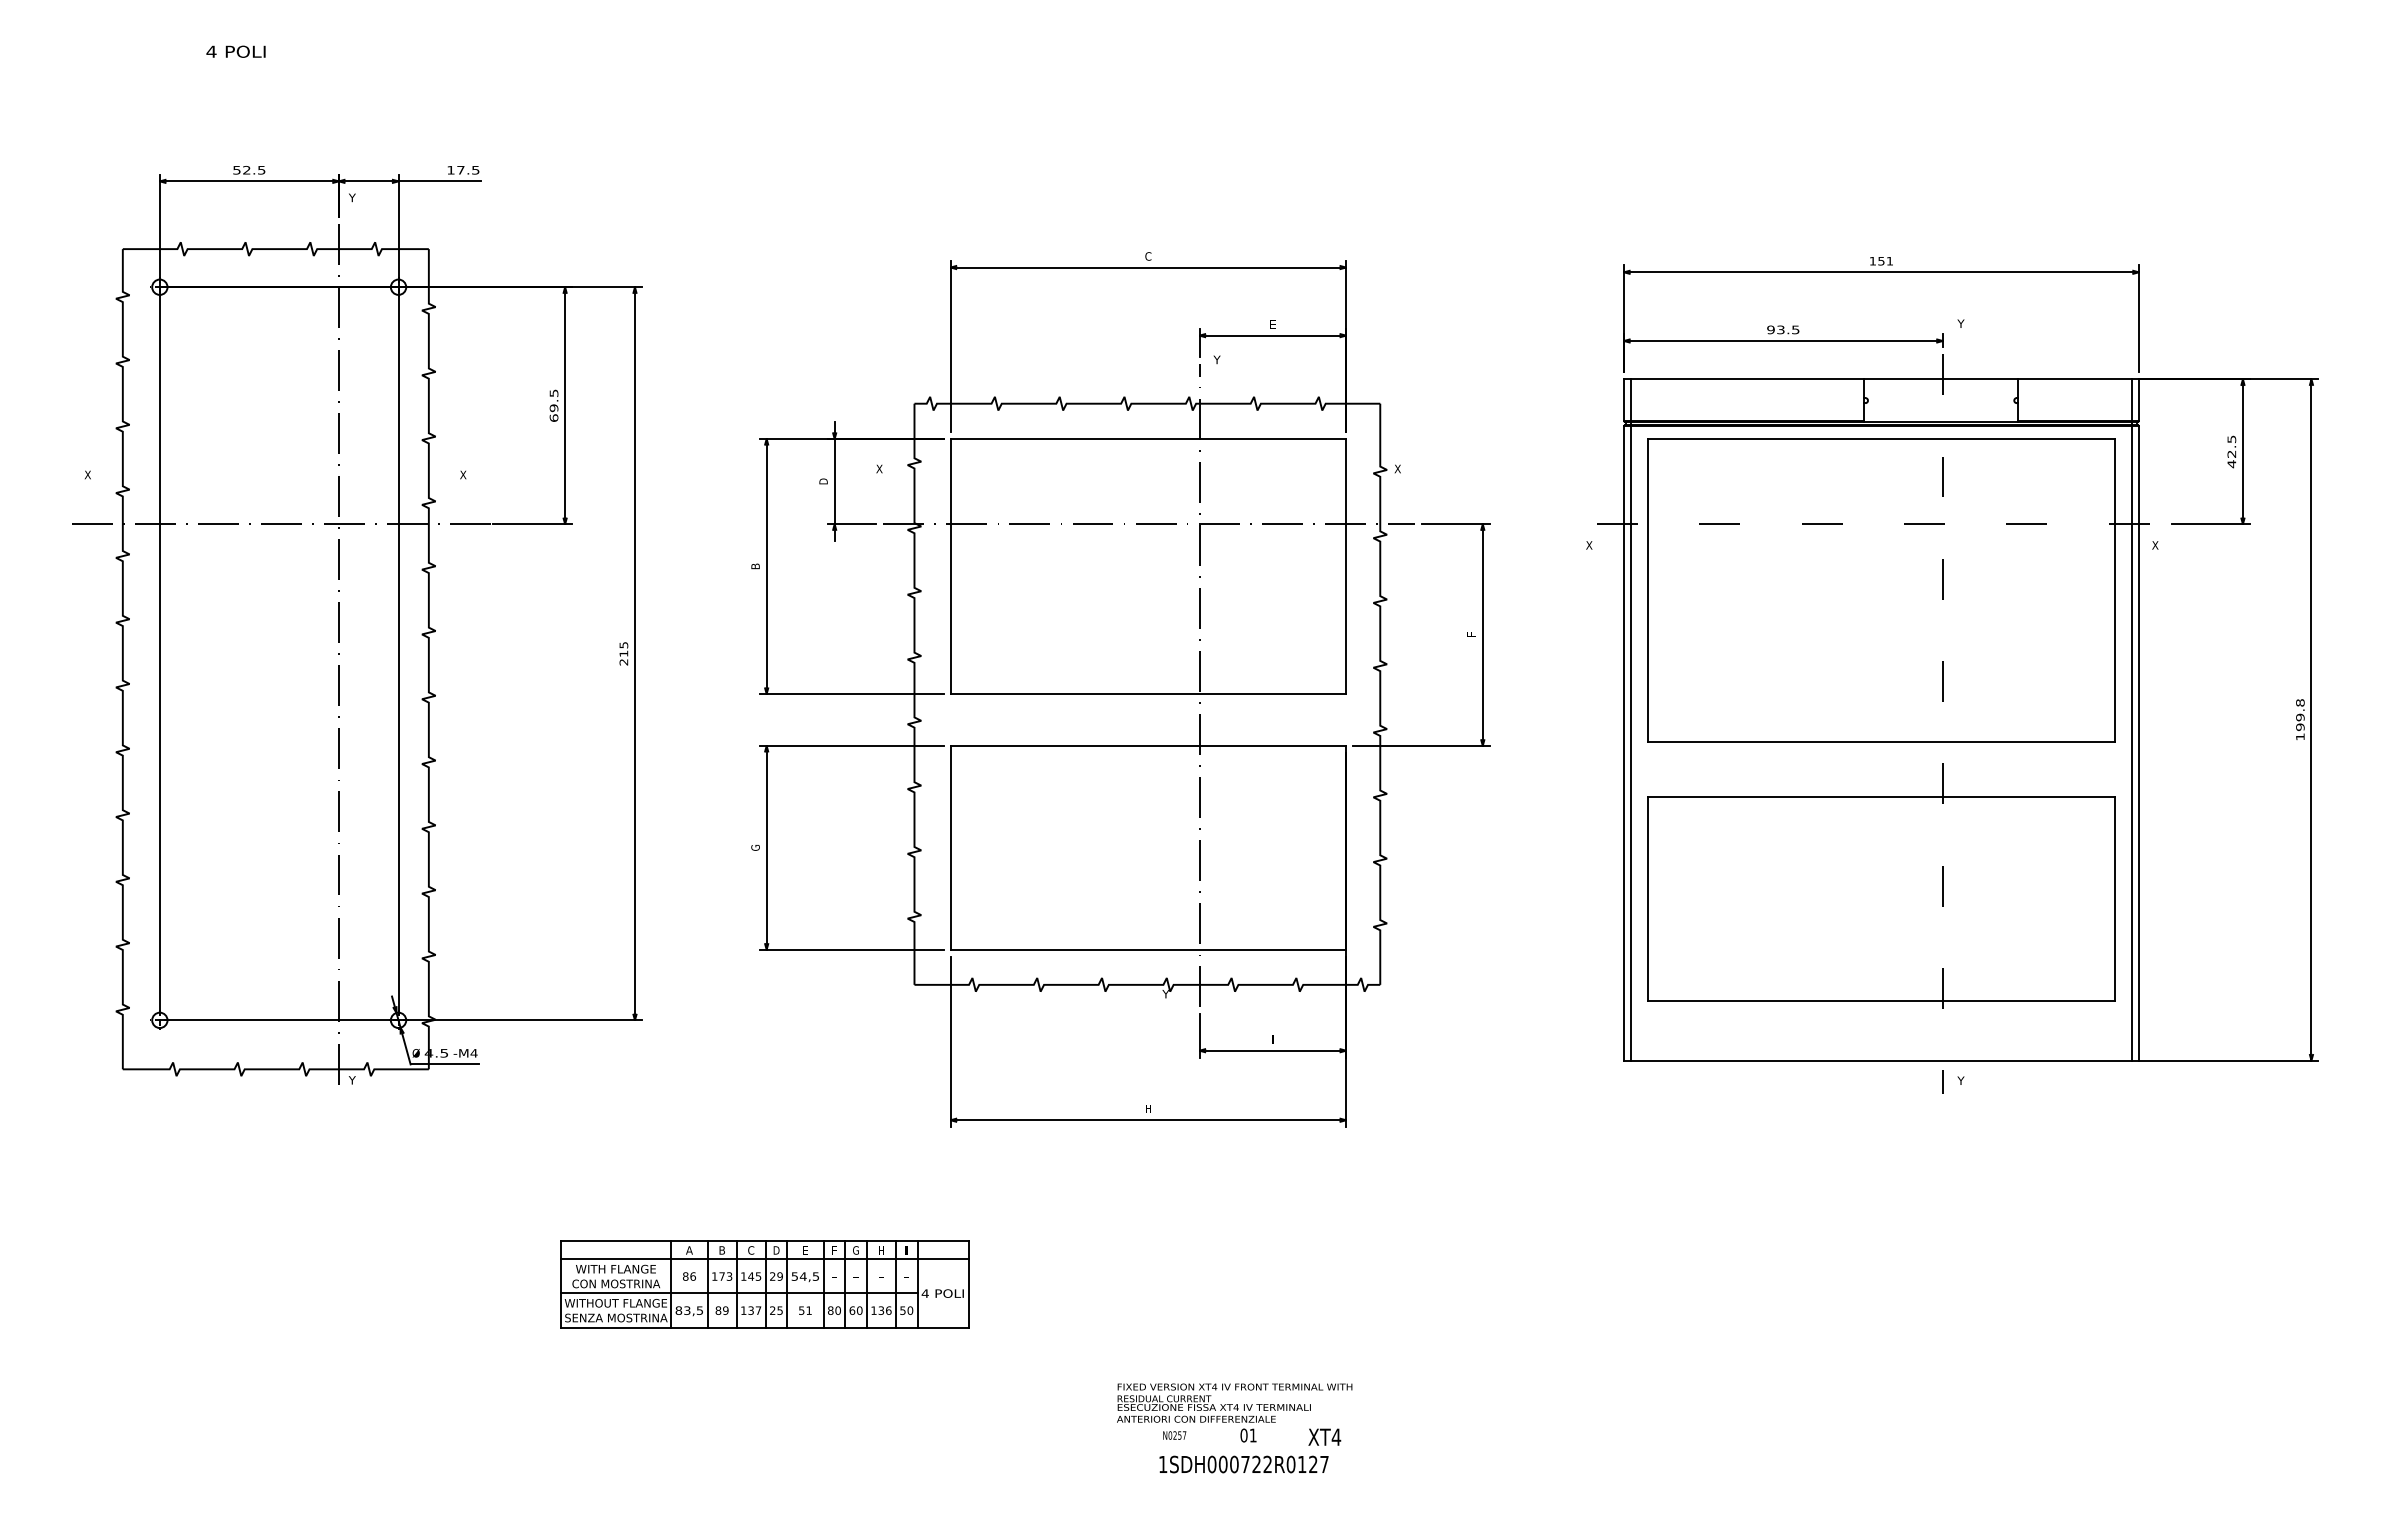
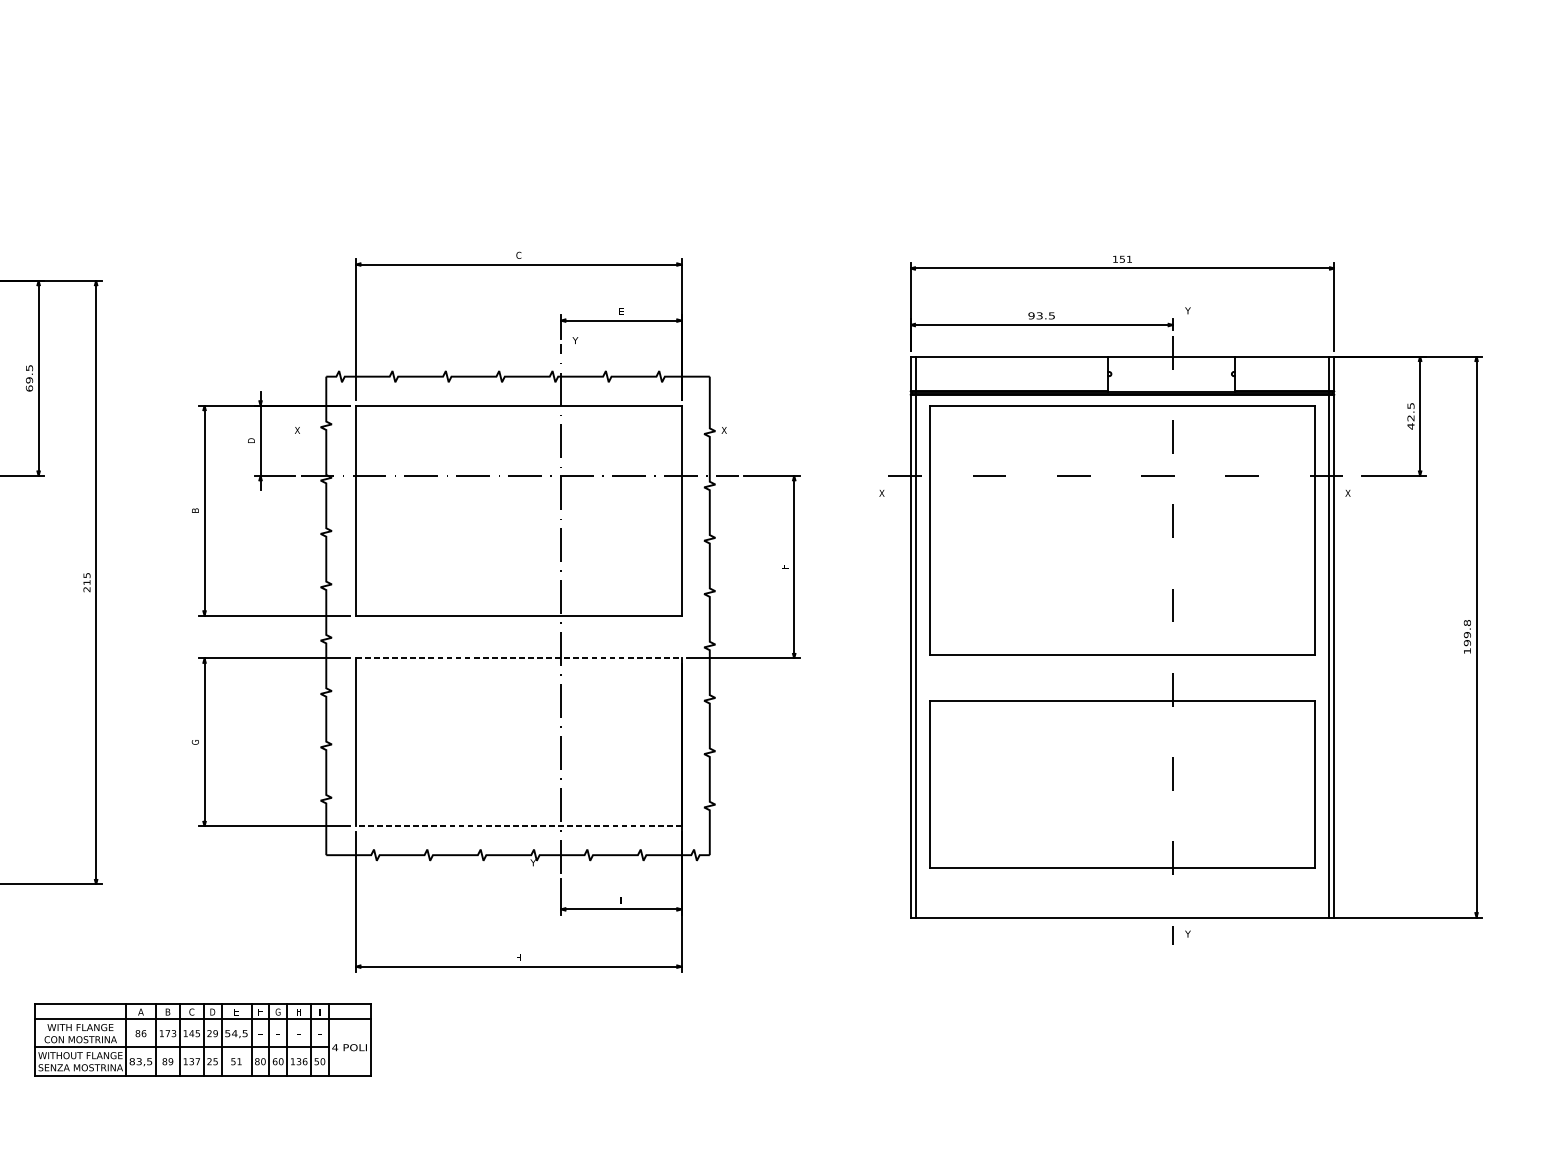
line: (1148, 745) -> (518, 658), solid -> dashed
line: (1148, 949) -> (518, 826), solid -> dashed
part: (764, 1284) -> (202, 1040), moved

